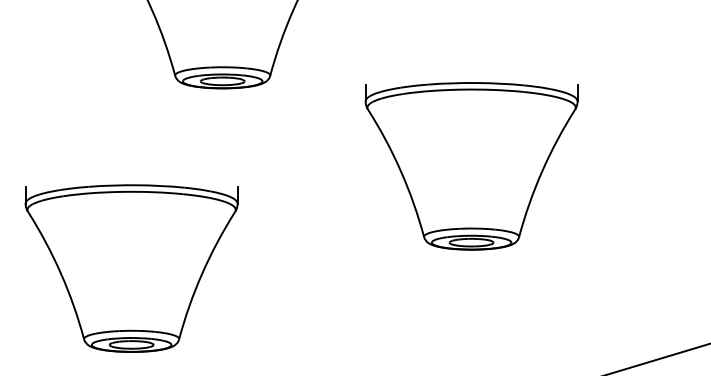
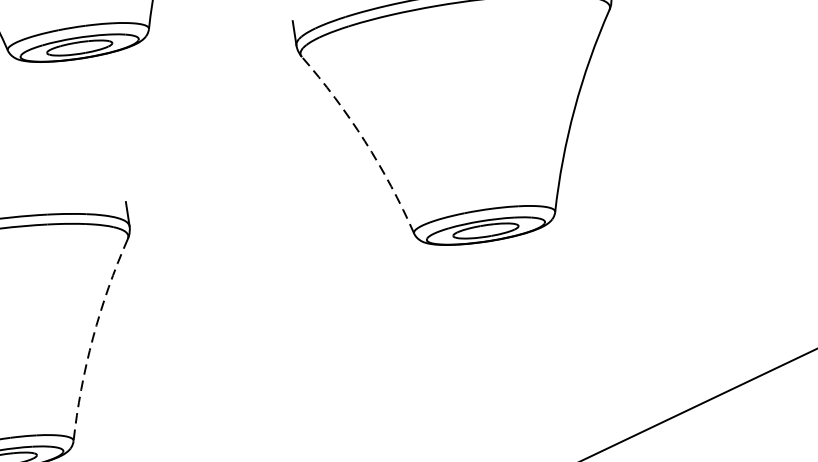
arc: (400, 171) -> (364, 141), solid -> dashed
arc: (202, 273) -> (93, 337), solid -> dashed

